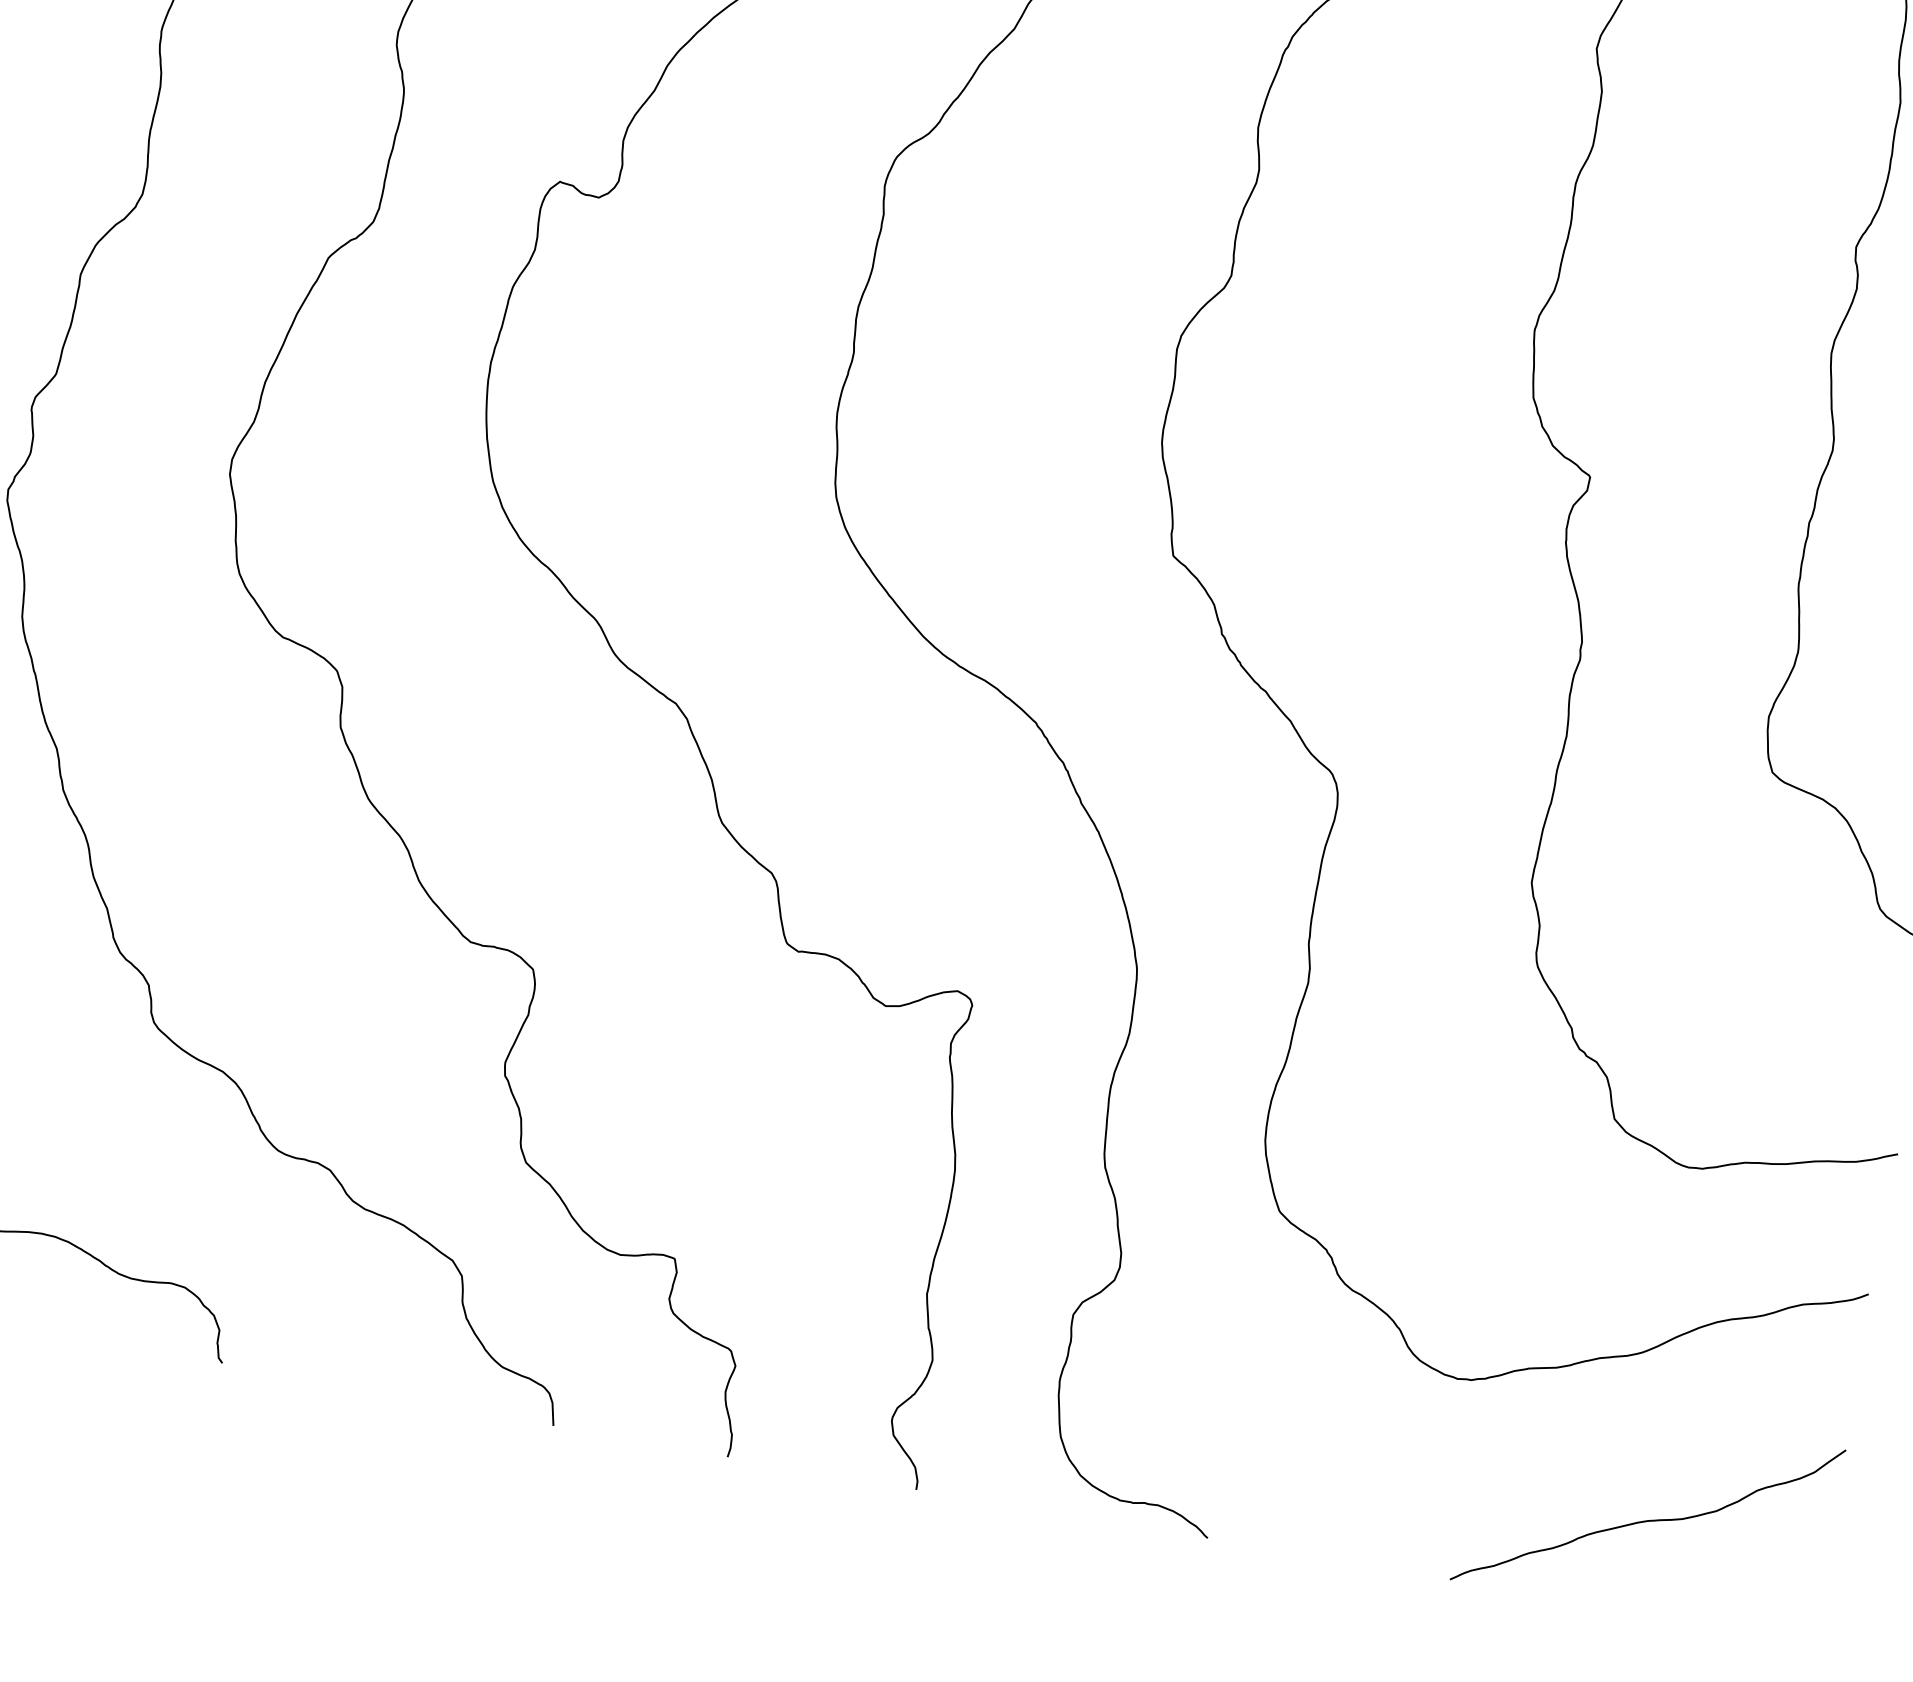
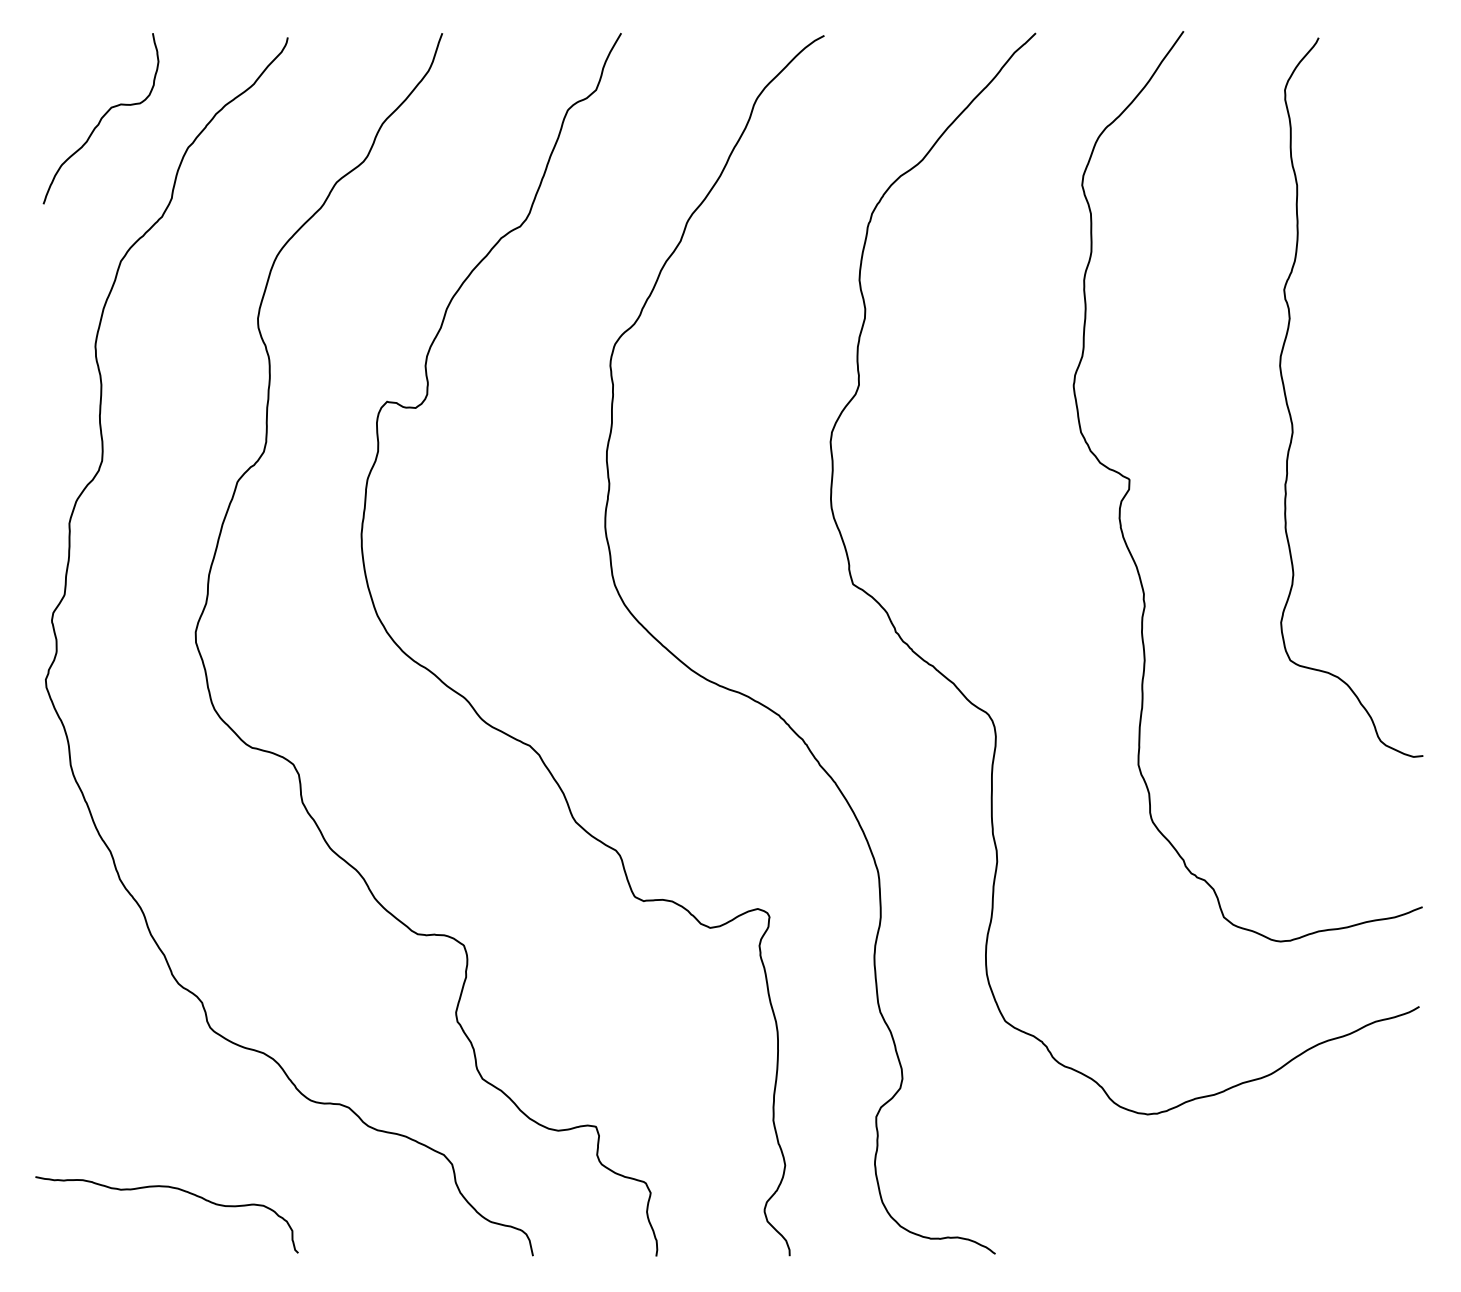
curve: (1649, 1519) -> (1296, 1187), removed

